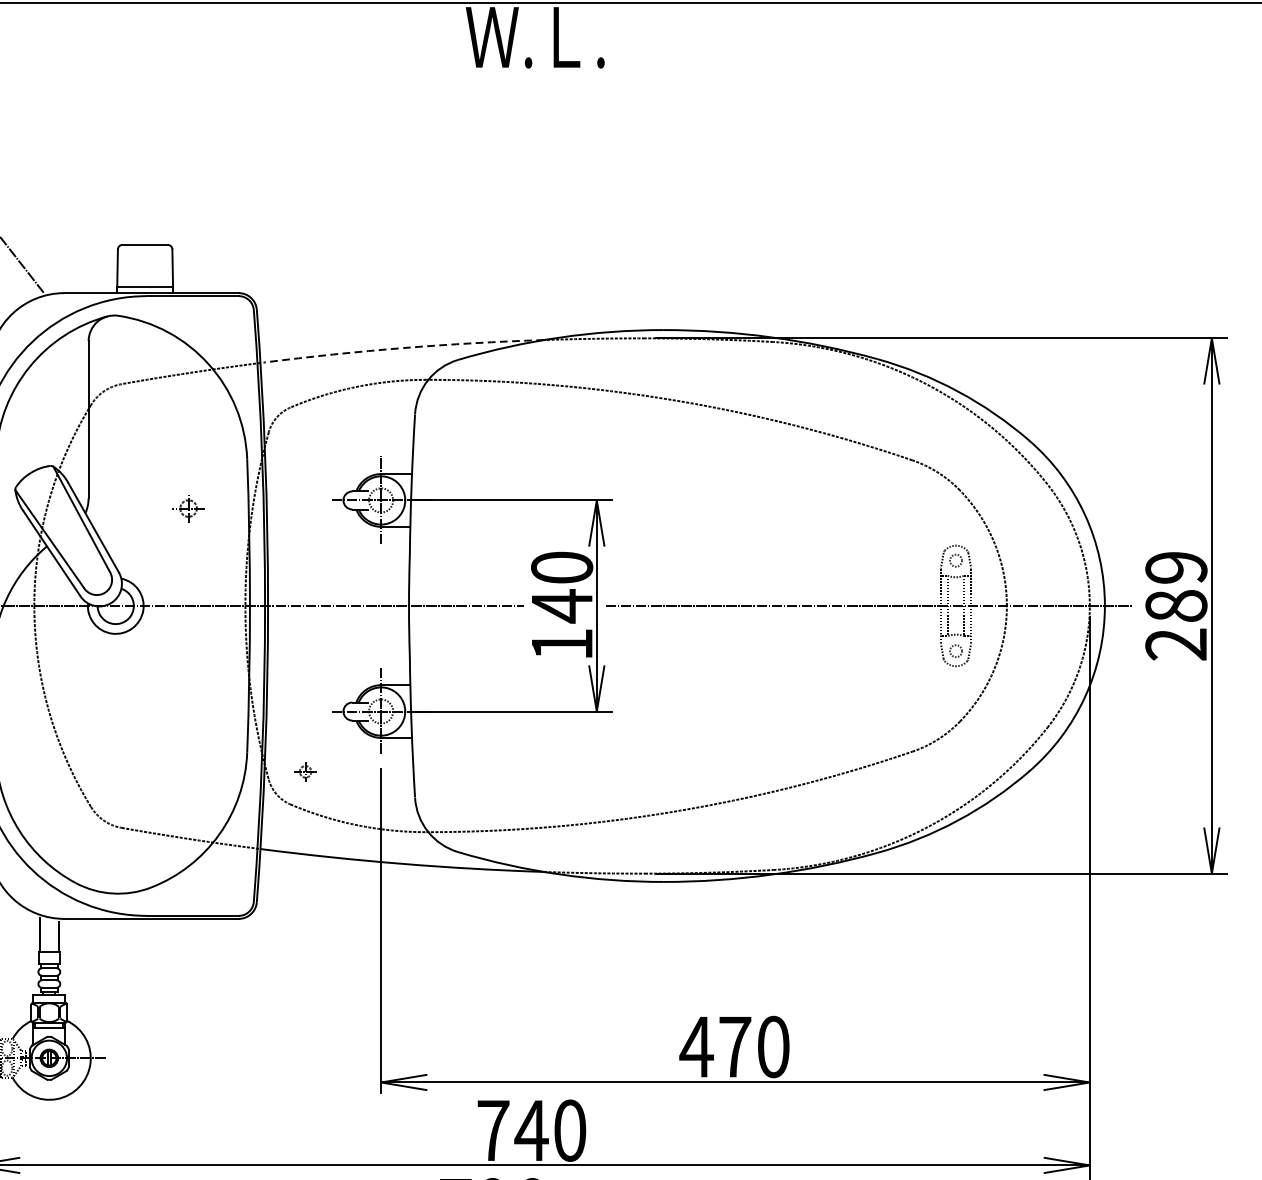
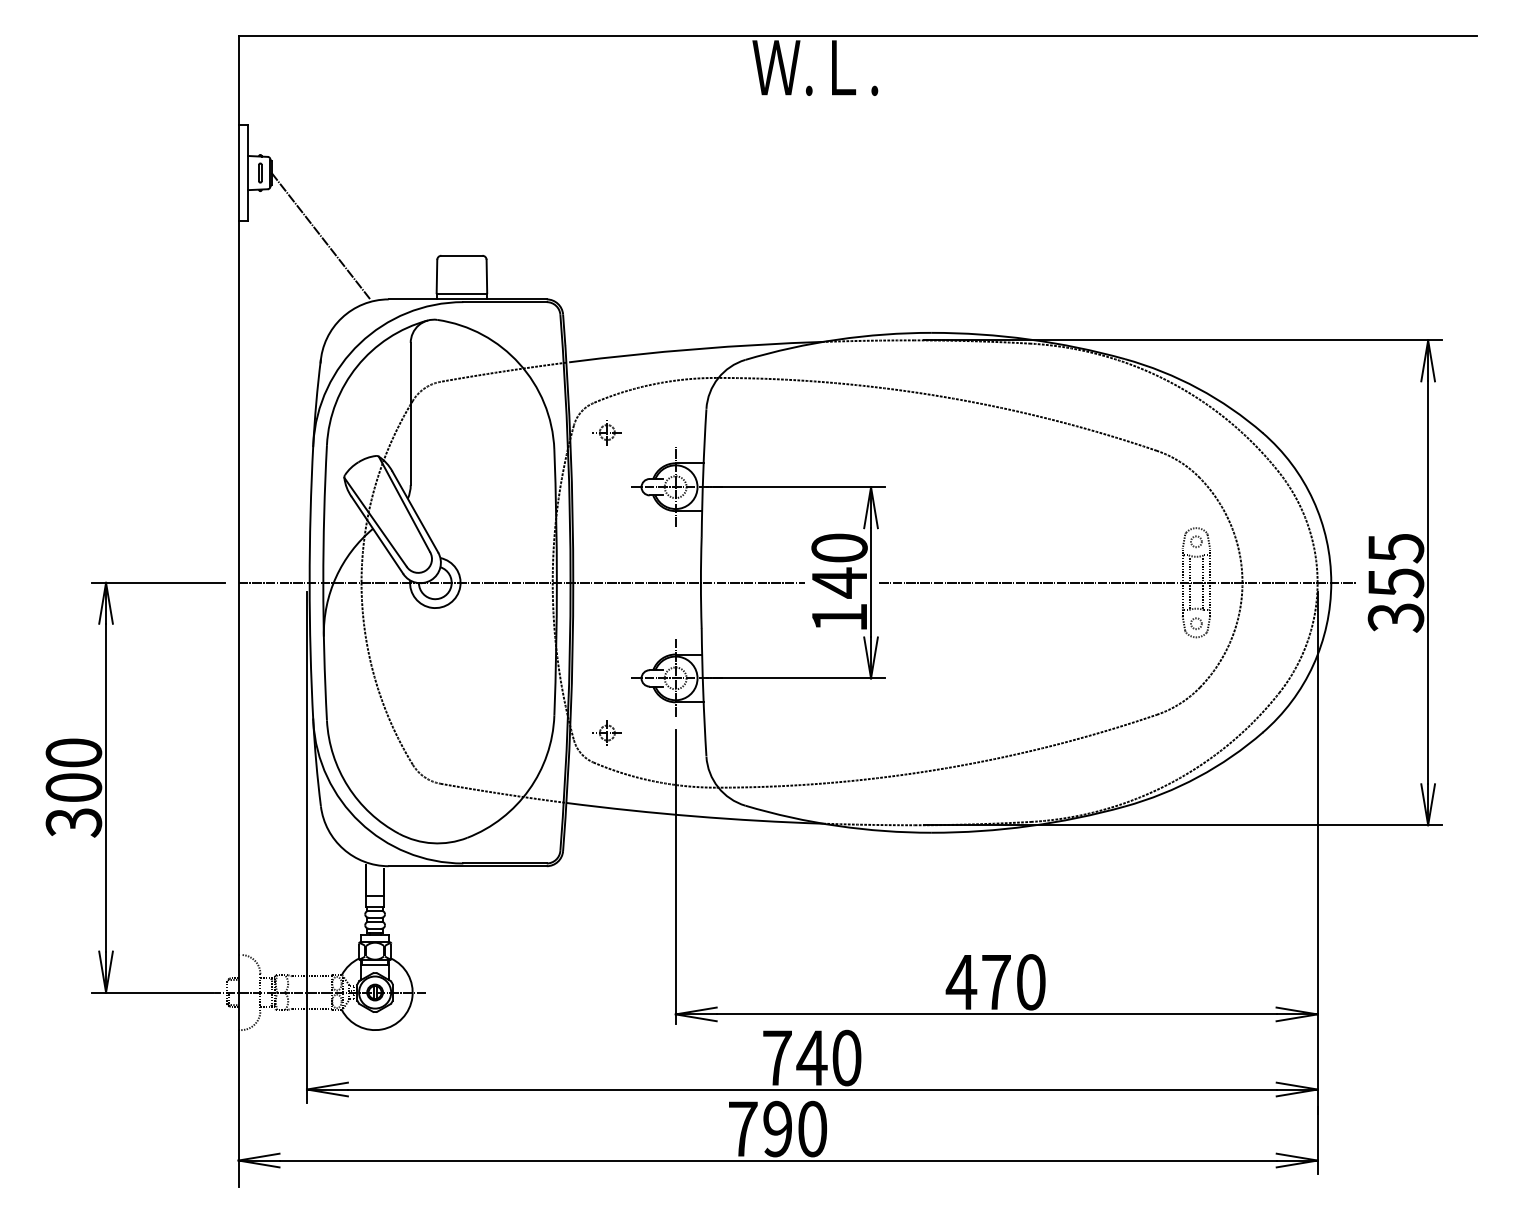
arc: (403, 348) -> (695, 349), dashed -> solid
part: (187, 508) -> (606, 432), moved
text: (1175, 606) -> (1395, 583), 289 -> 355
part: (304, 771) -> (606, 732), size x1.43

